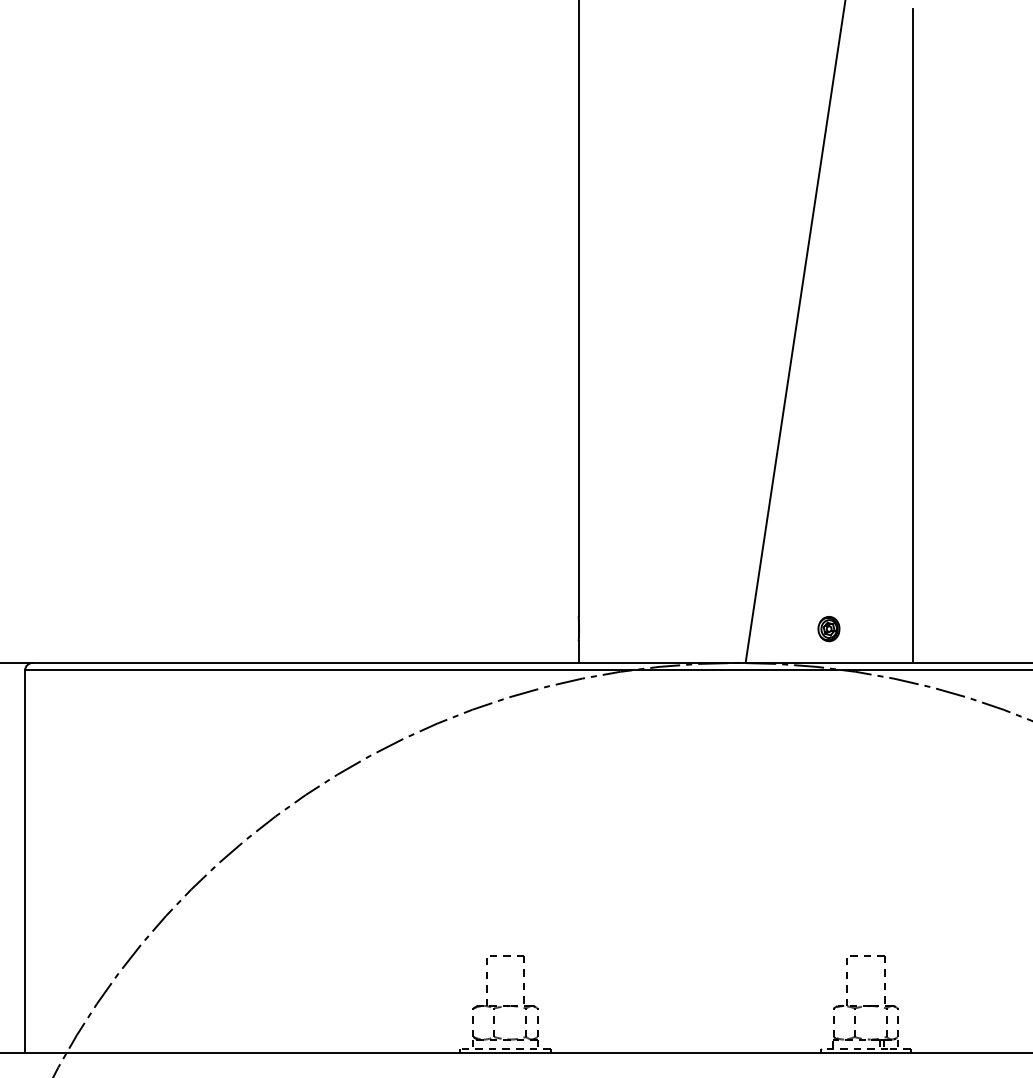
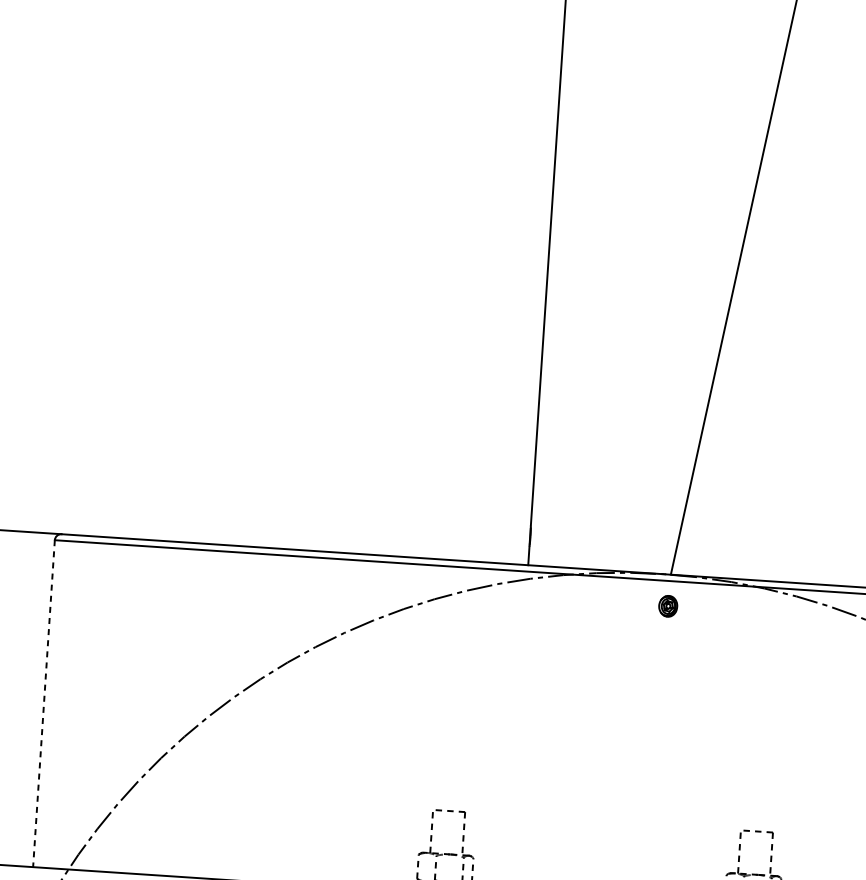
line: (912, 335) -> (832, 304), removed
part: (828, 629) -> (667, 606), moved
line: (25, 862) -> (44, 704), solid -> dashed

